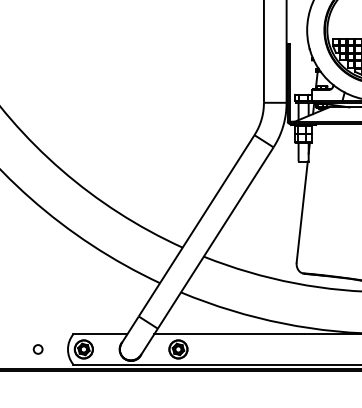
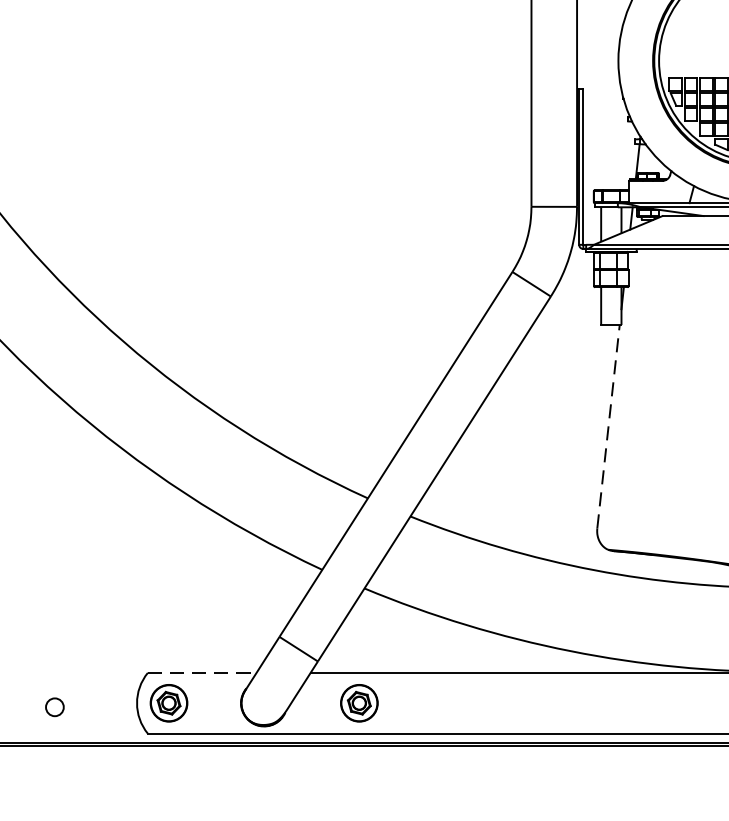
line: (302, 212) -> (609, 427), solid -> dashed
line: (100, 334) -> (202, 673), solid -> dashed
circle: (37, 349) -> (53, 707), moved

